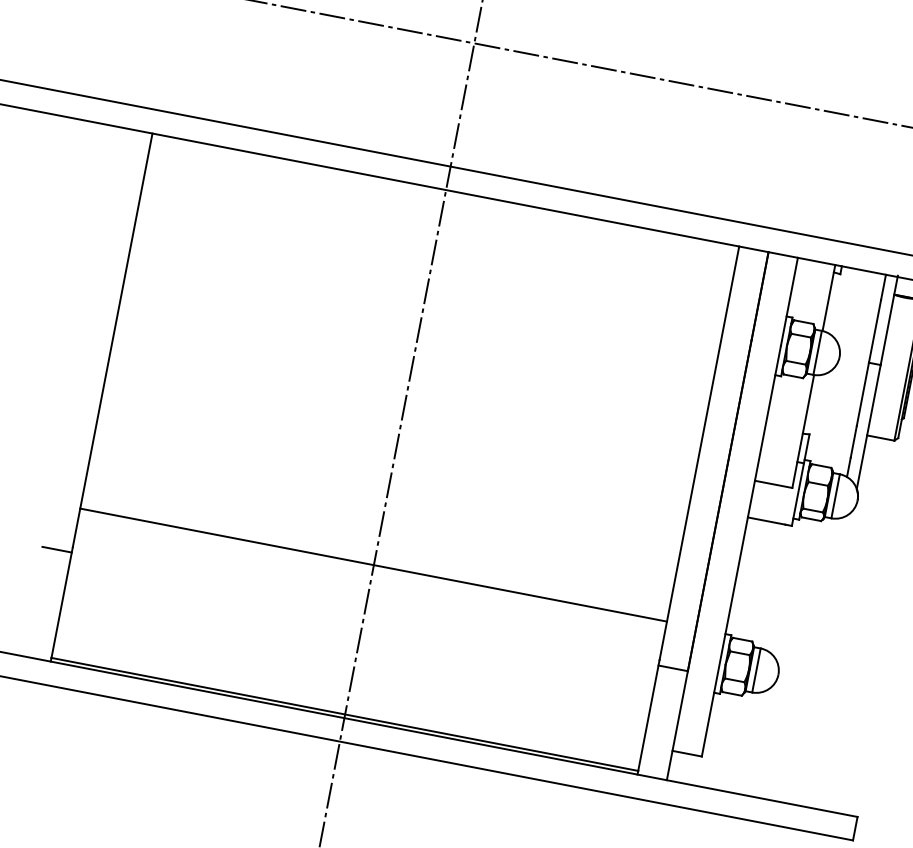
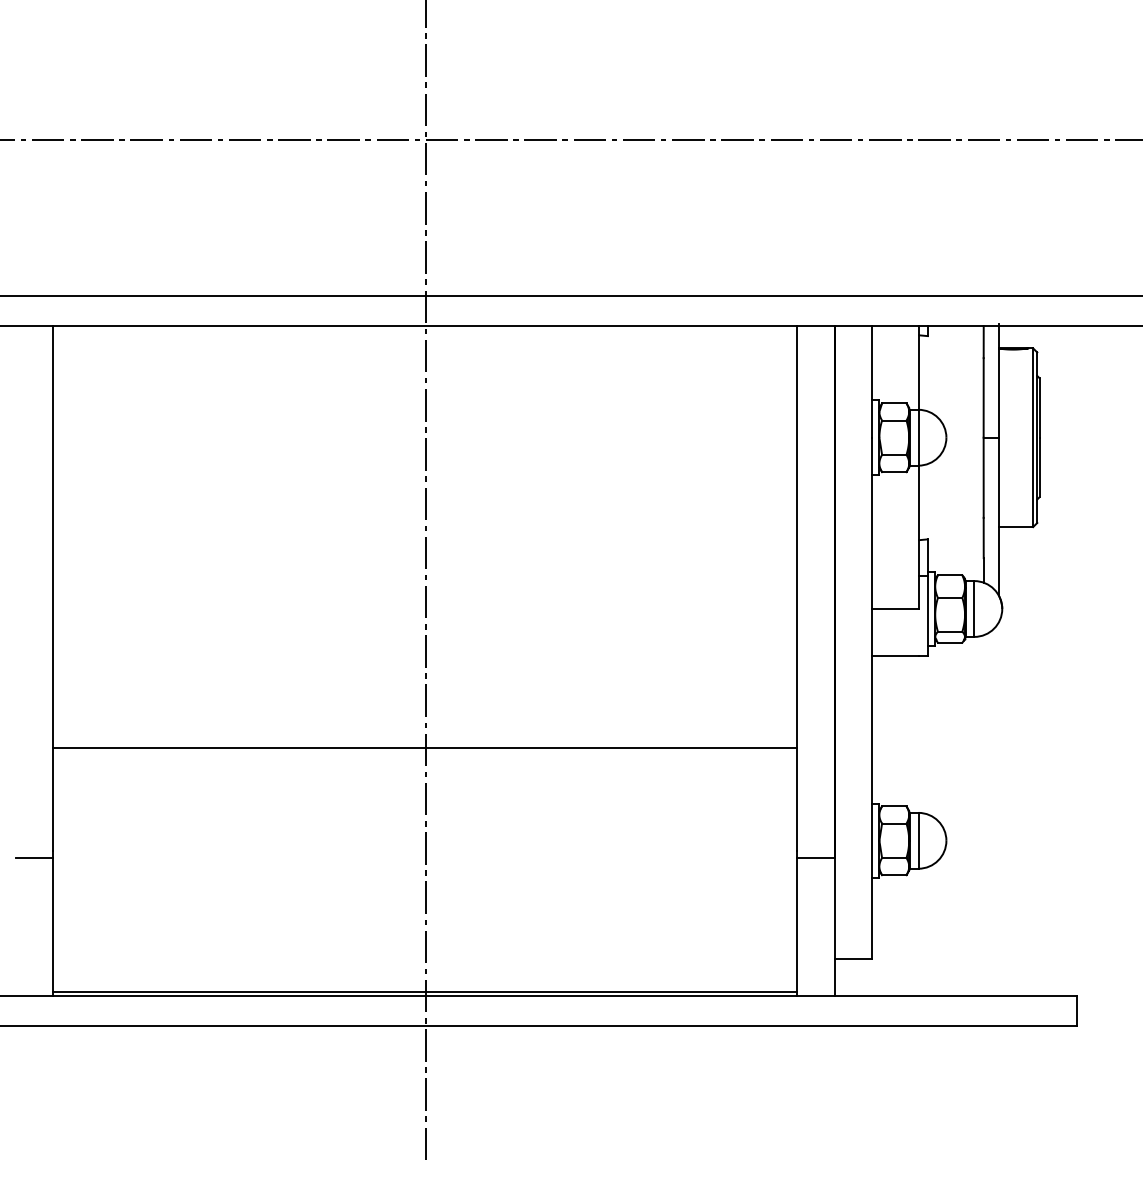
line: (373, 565) -> (424, 748), moved

